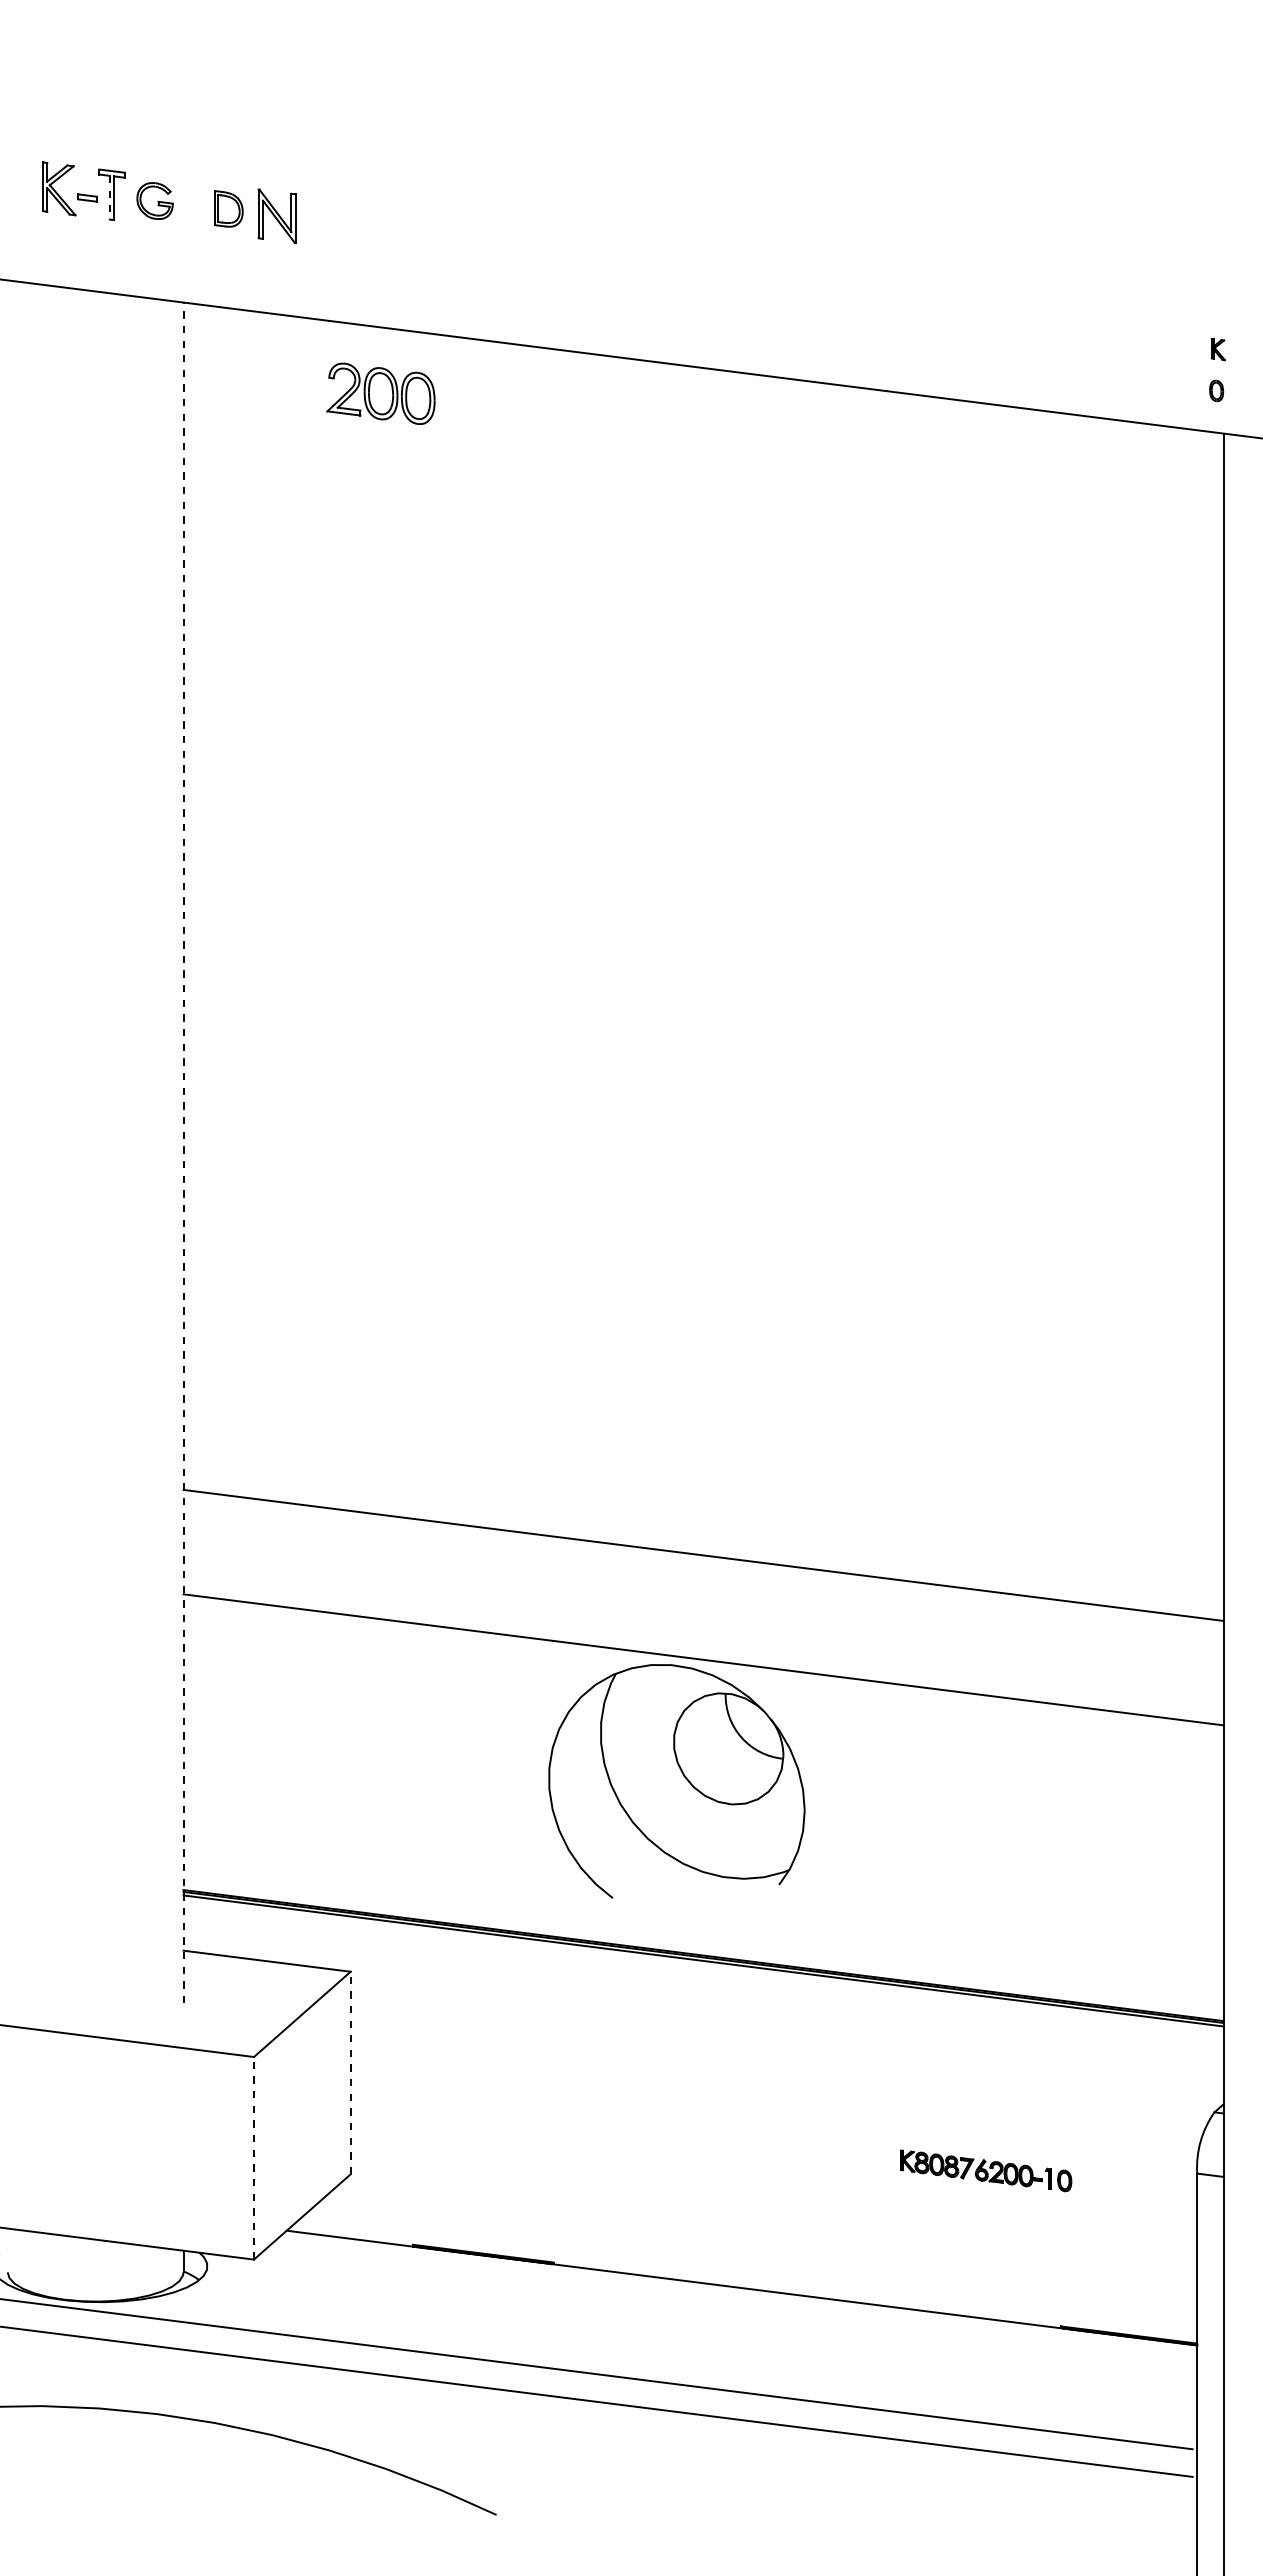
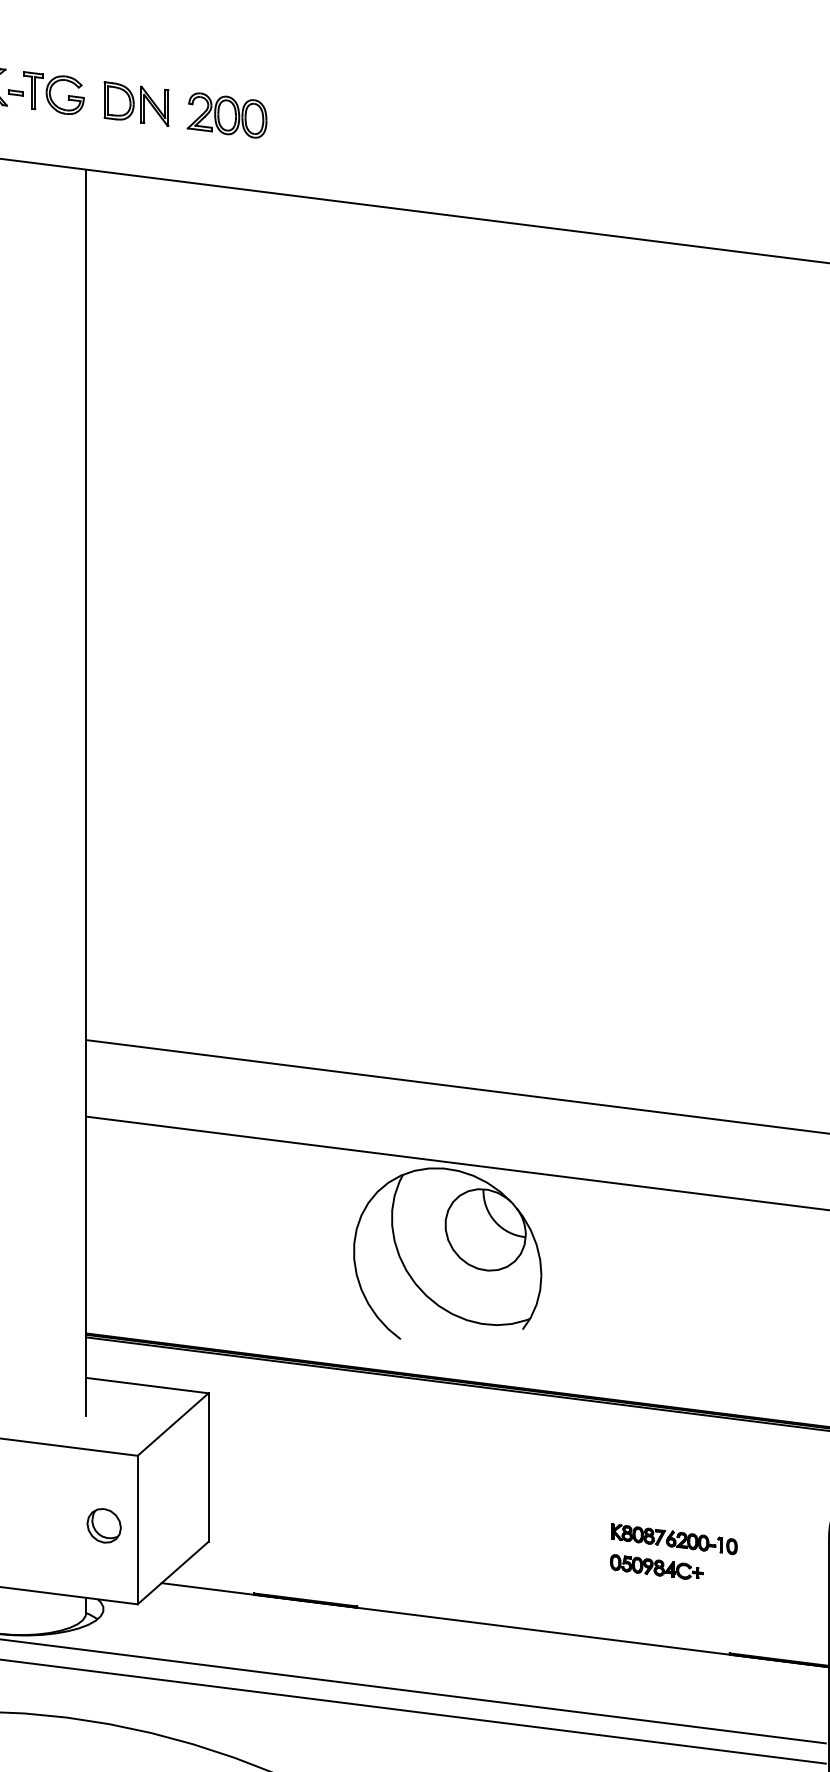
line: (109, 197) -> (31, 92), dashed -> solid
part: (154, 200) -> (64, 94), size x1.43
part: (228, 208) -> (119, 100), size x1.43
part: (380, 393) -> (226, 115), moved
line: (183, 1152) -> (86, 792), dashed -> solid
line: (350, 2072) -> (208, 1467), dashed -> solid
part: (207, 2152) -> (103, 1525), added
line: (253, 2157) -> (137, 1529), dashed -> solid
part: (961, 2208) -> (656, 1566), added

